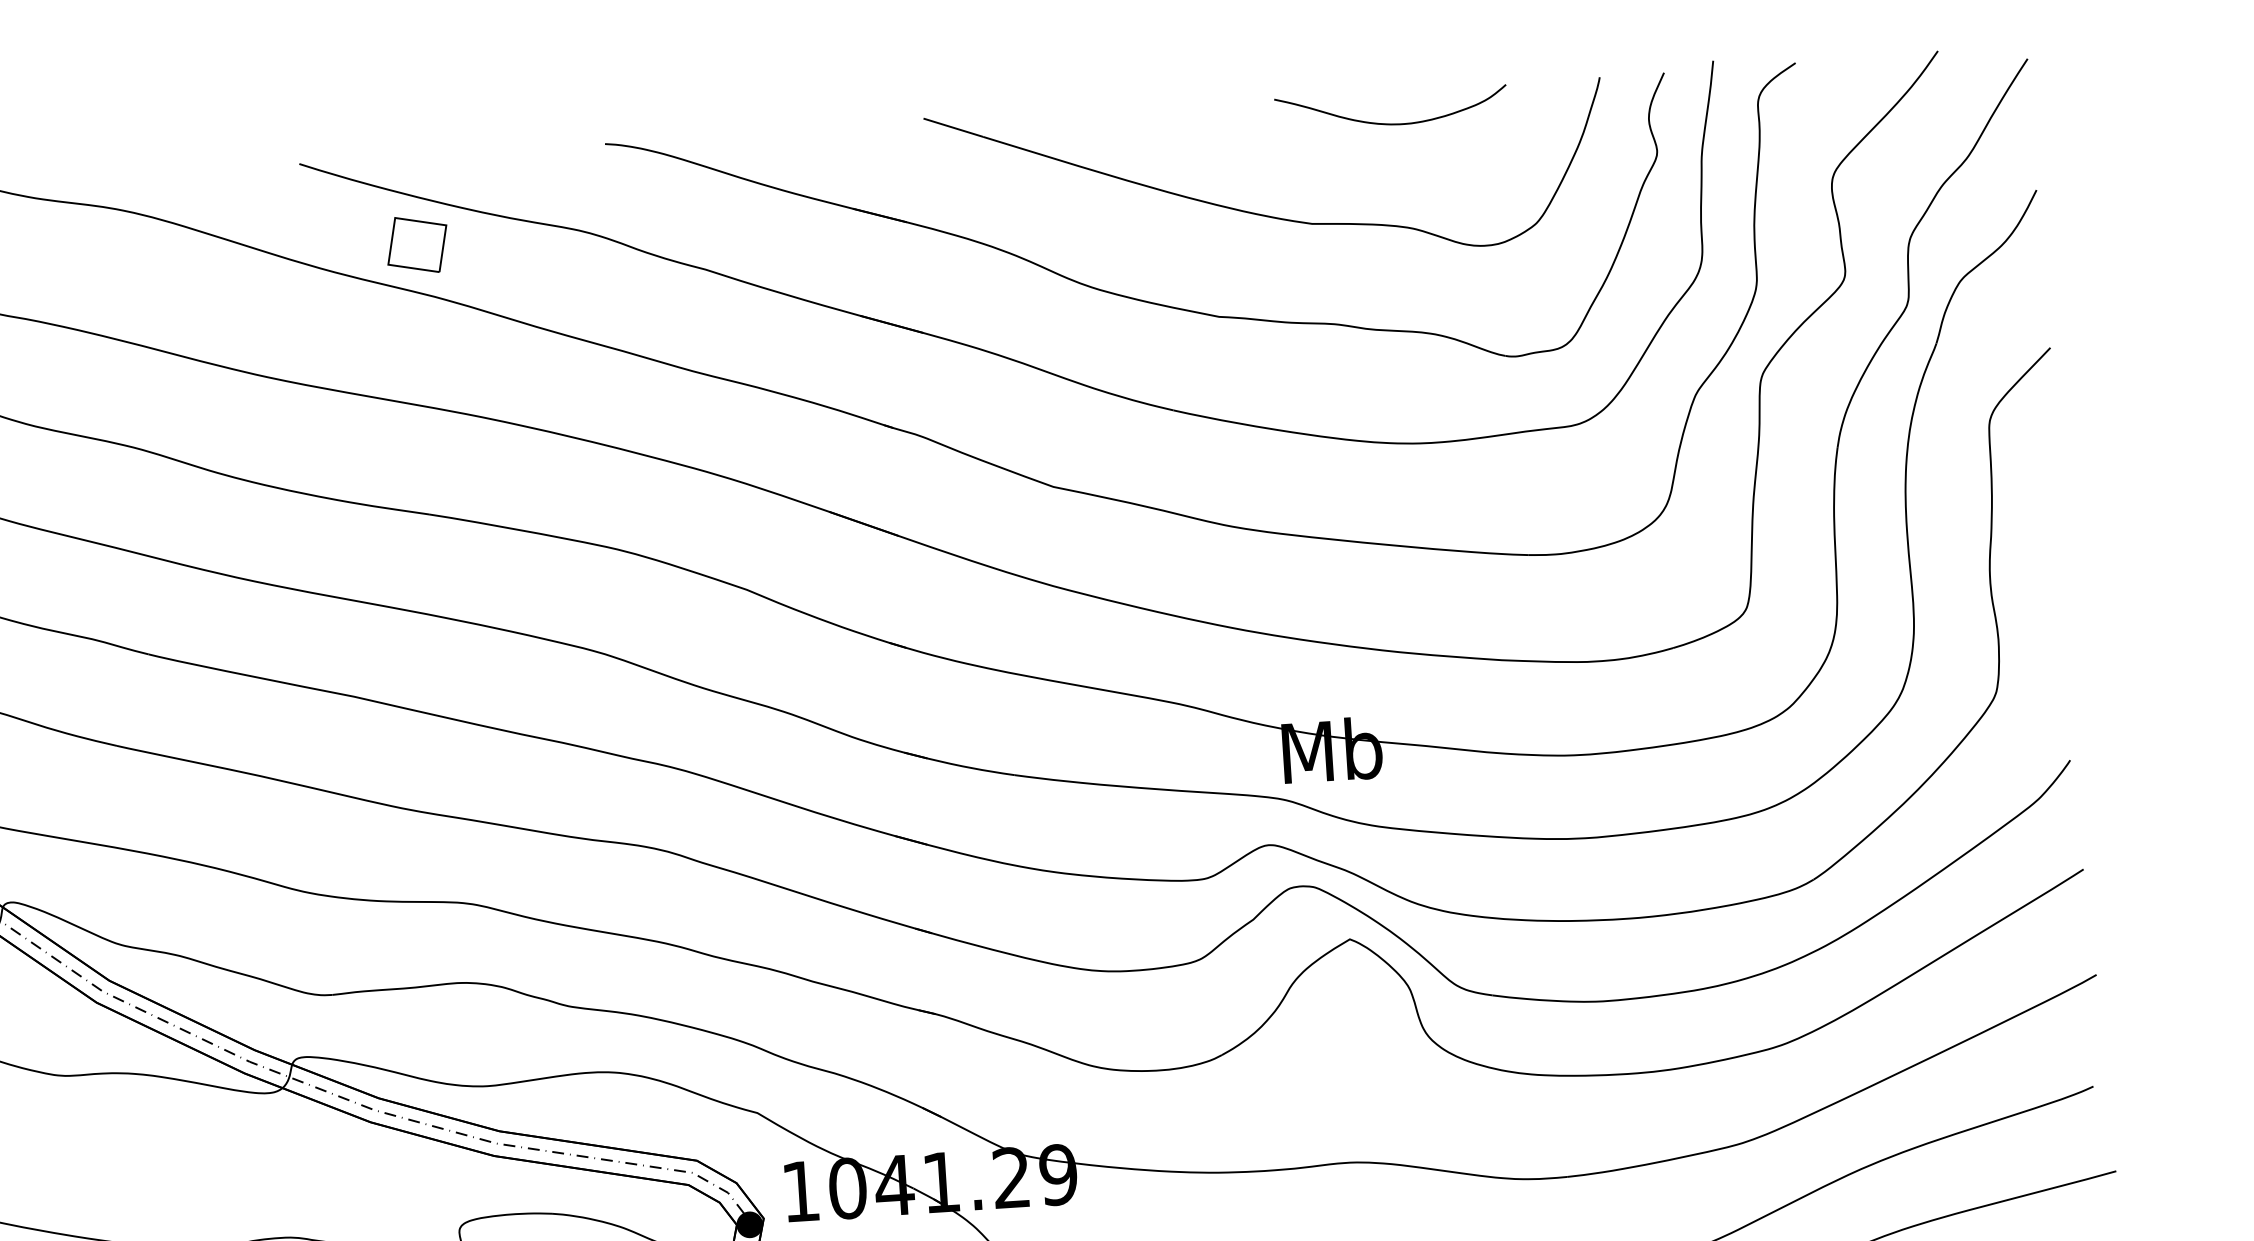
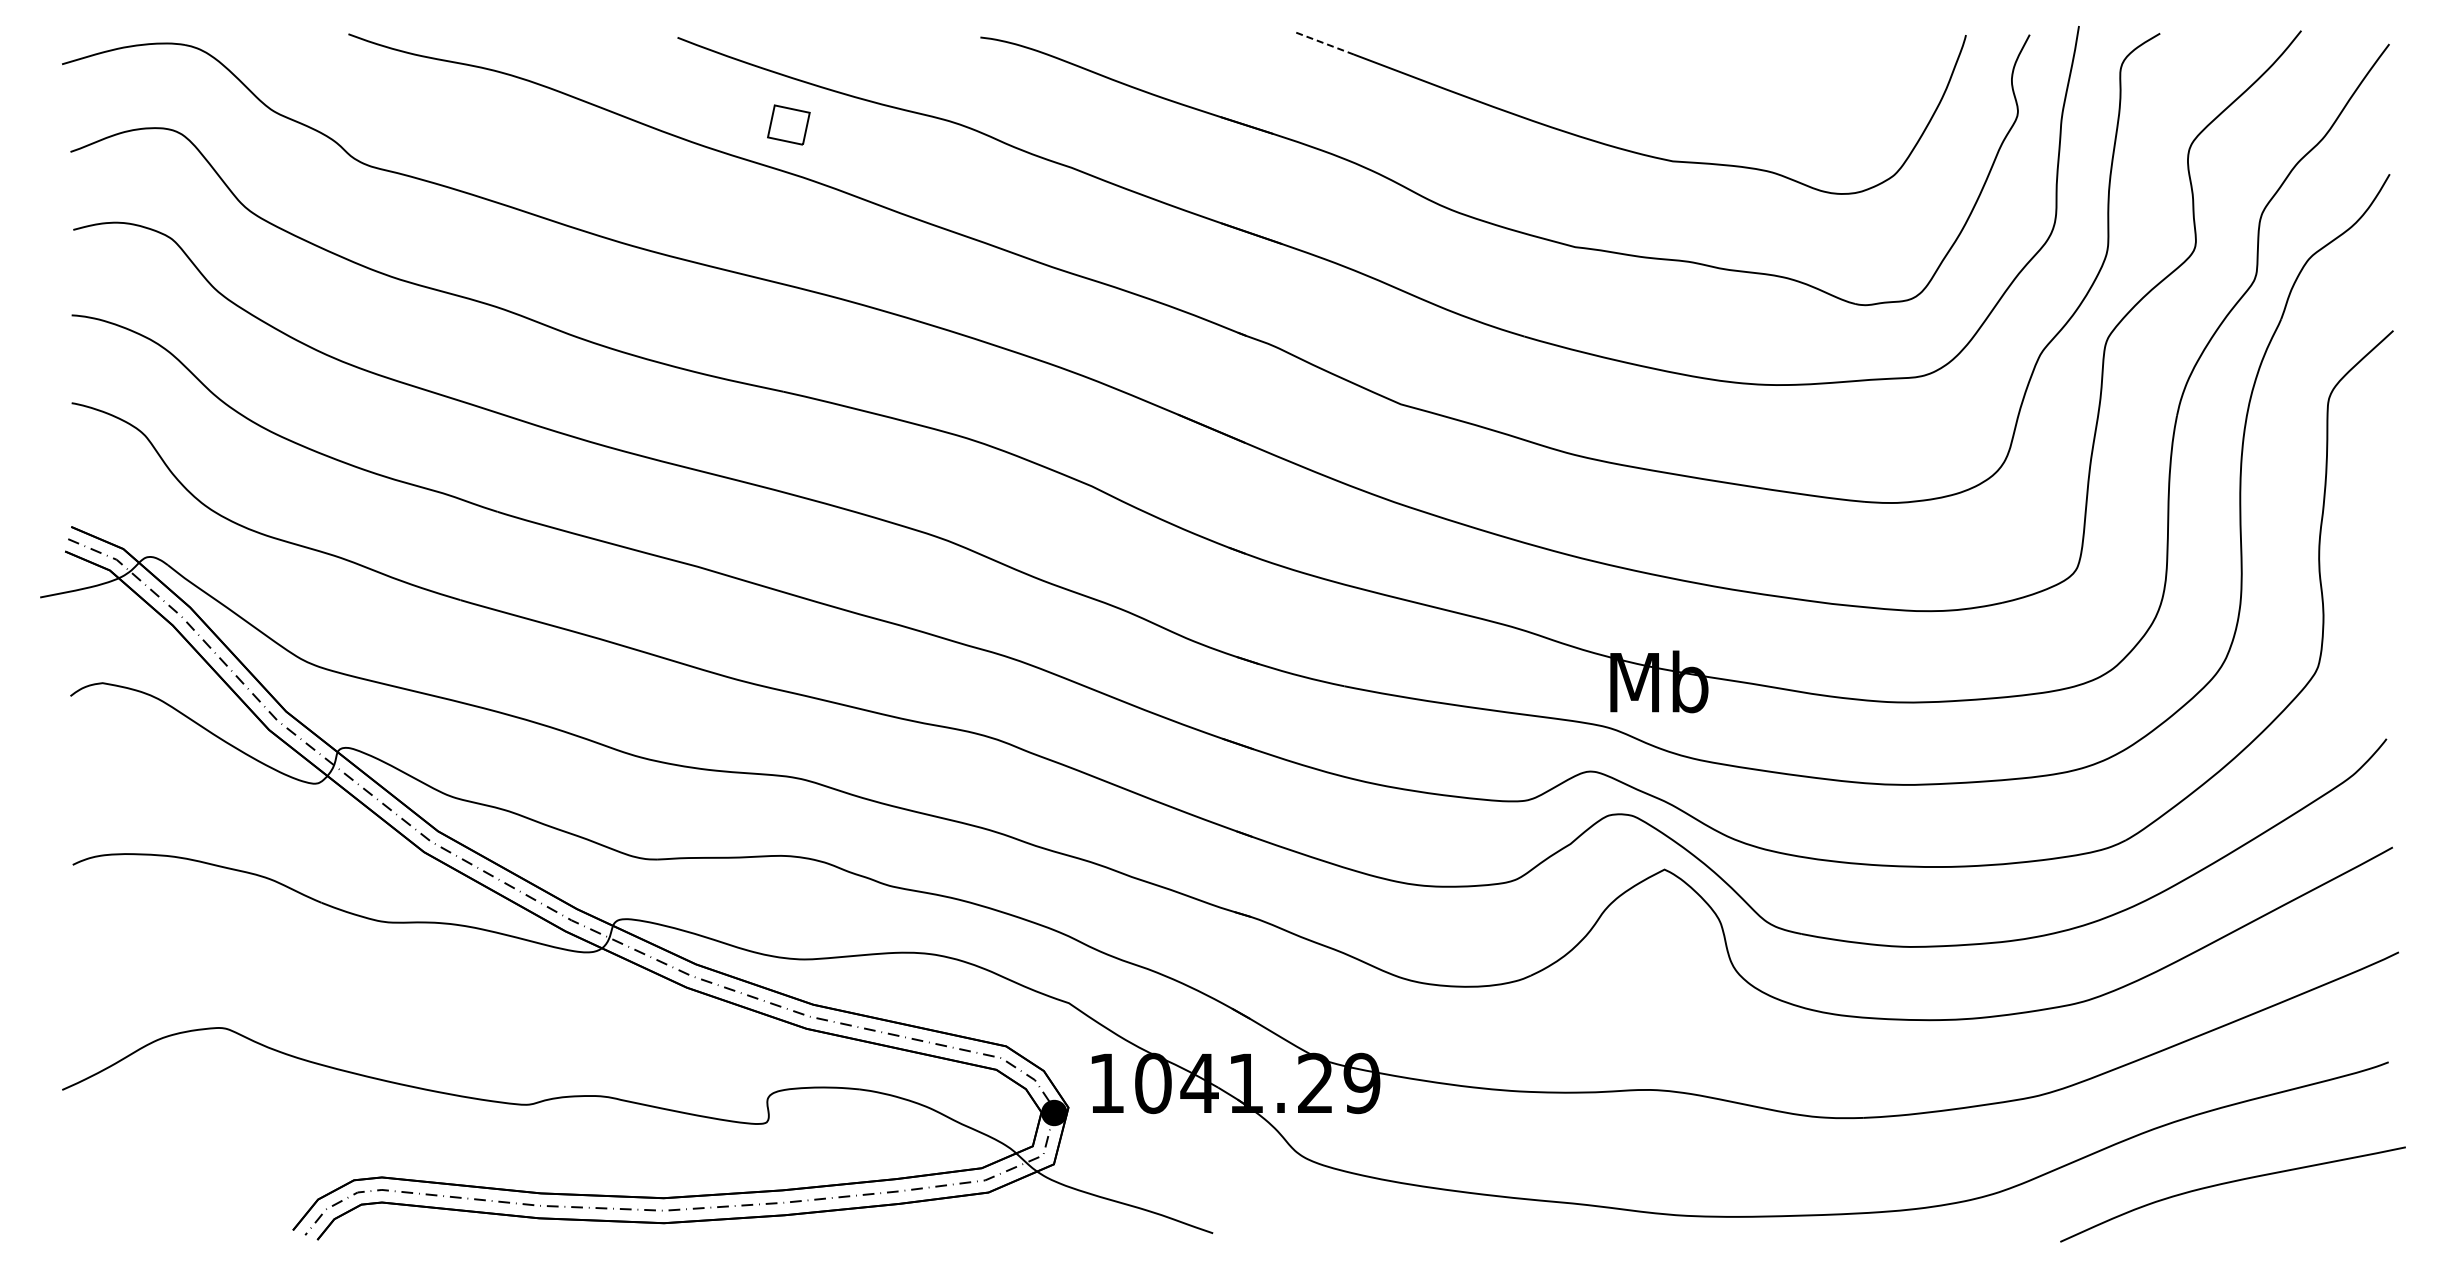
curve: (1392, 123) -> (1758, 67), removed
line: (953, 127) -> (1325, 43), solid -> dashed
part: (417, 244) -> (788, 124), size x0.7

